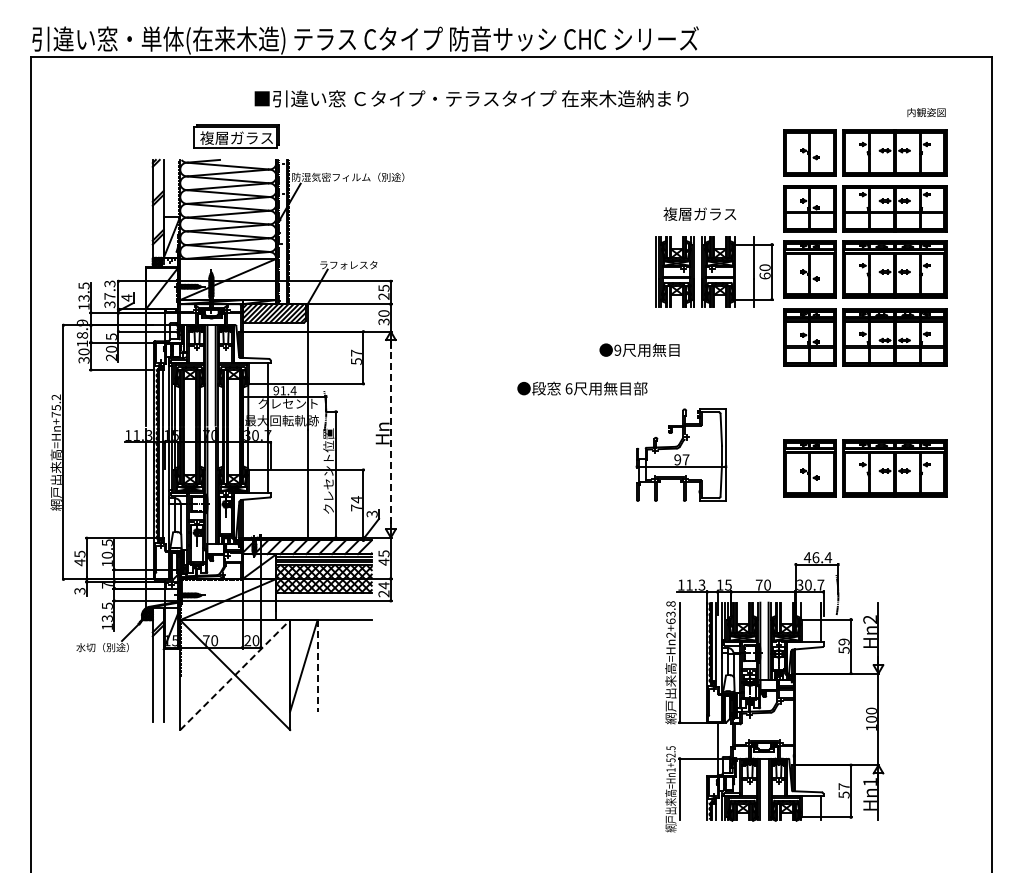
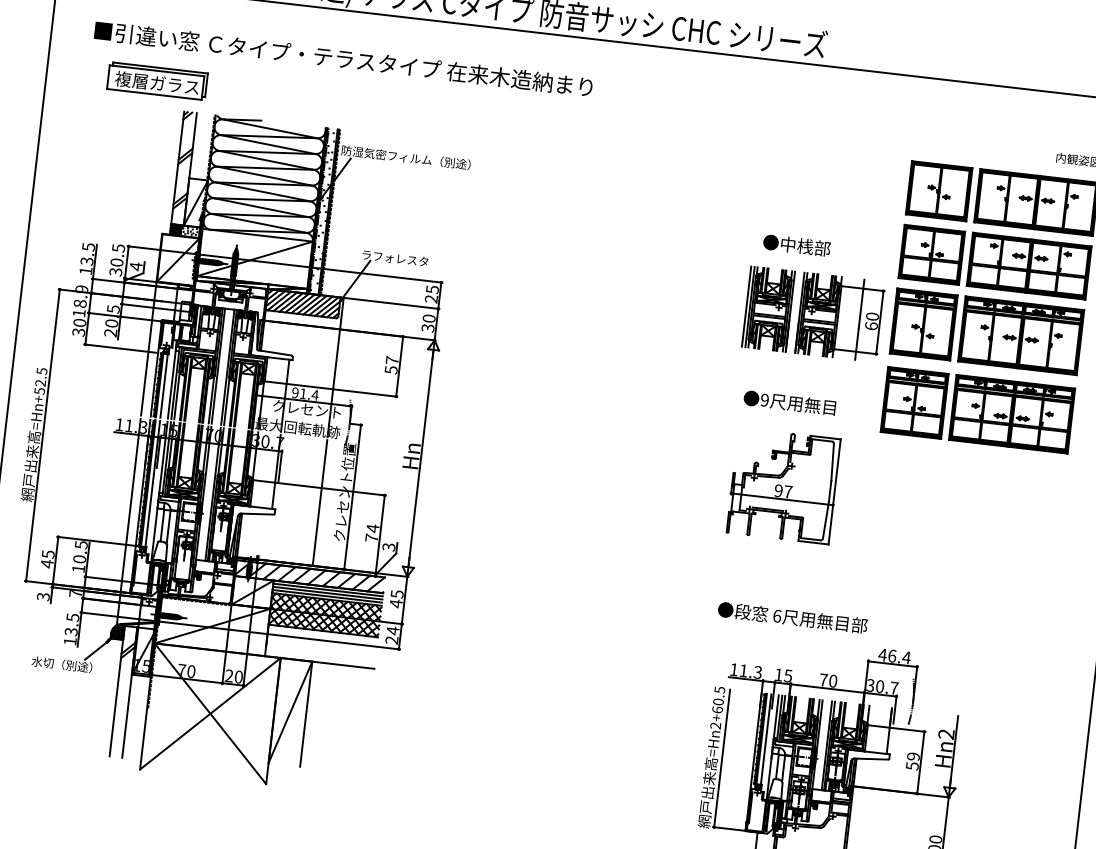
text: (471, 98) -> (343, 58), moved
part: (236, 136) -> (157, 81), moved
text: (699, 213) -> (804, 245), 複層ガラス -> ●中桟部
text: (109, 289) -> (117, 254), 37.3 -> 30.5
text: (639, 349) -> (789, 402), moved
text: (582, 388) -> (792, 617), moved
text: (55, 405) -> (40, 380), =Hn+75.2 -> =Hn+52.5
line: (390, 435) -> (420, 459), dashed -> solid
part: (681, 454) -> (783, 485), moved
part: (865, 468) -> (961, 560), removed
text: (670, 609) -> (718, 696), =Hn2+63.8 -> =Hn2+60.5
line: (317, 665) -> (306, 713), dashed -> solid
line: (235, 675) -> (210, 714), dashed -> solid

